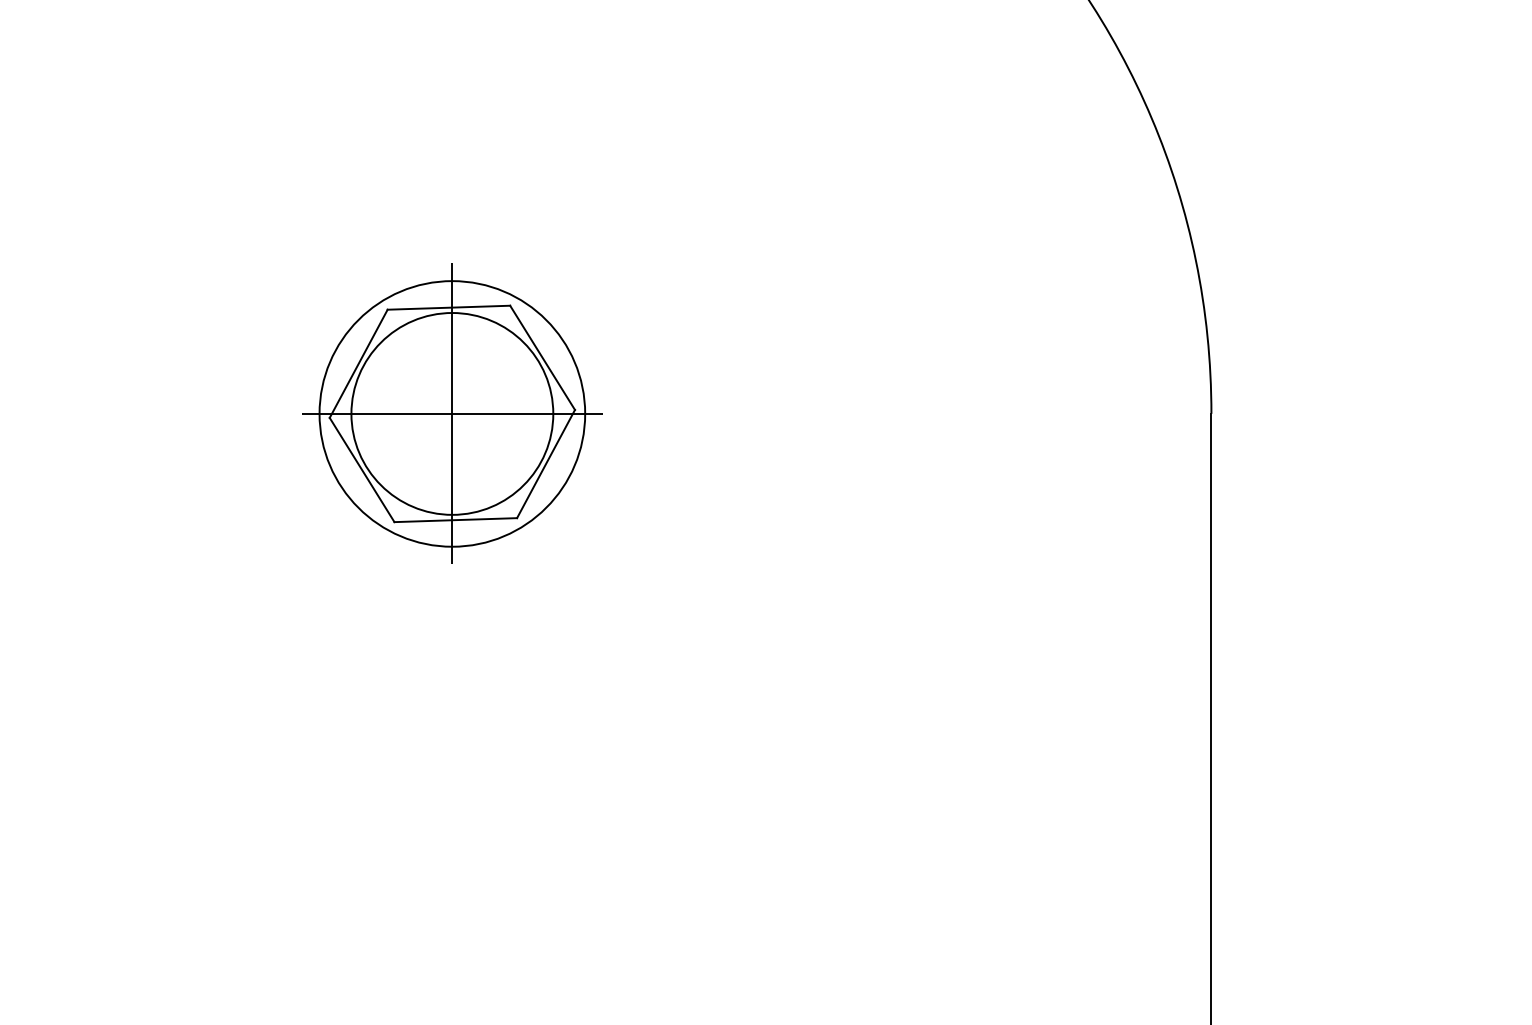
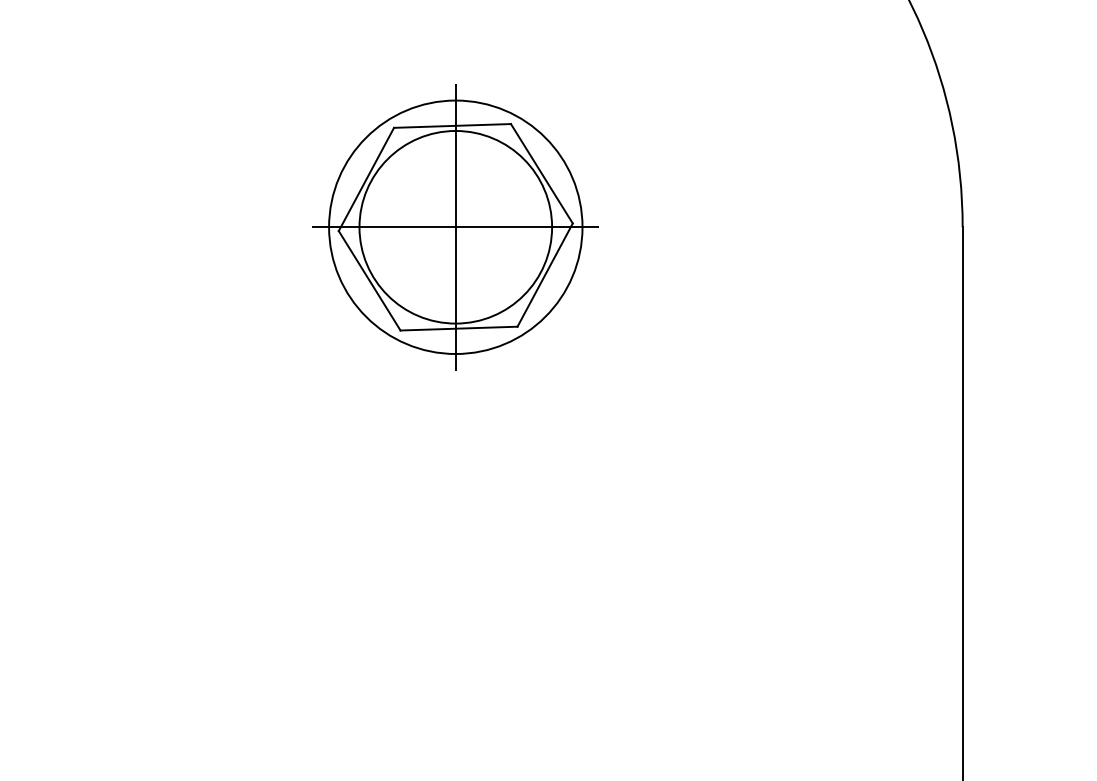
part: (452, 414) -> (455, 227), size x1.43

